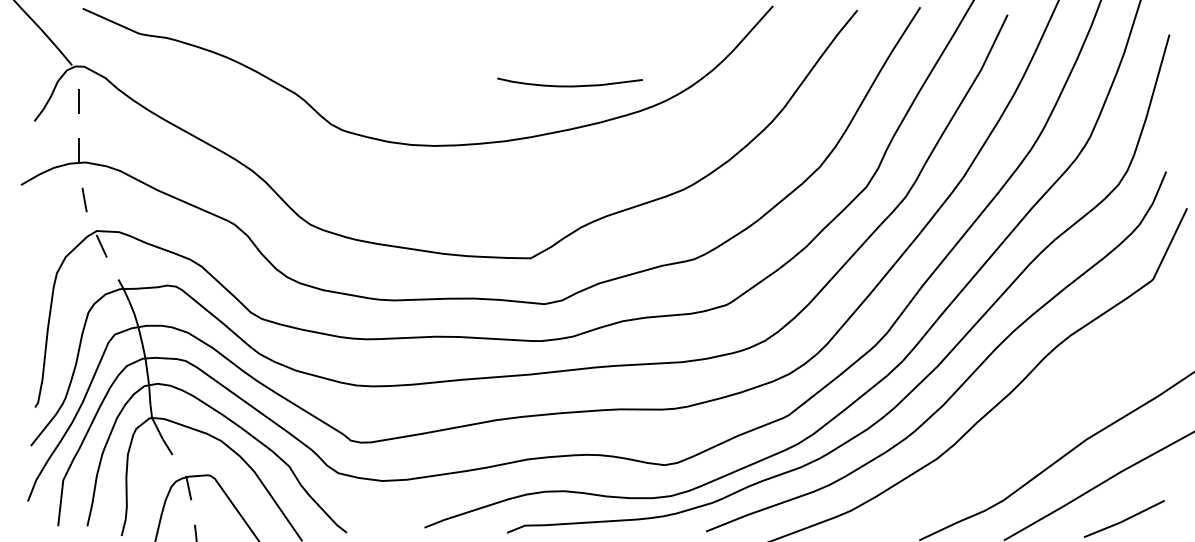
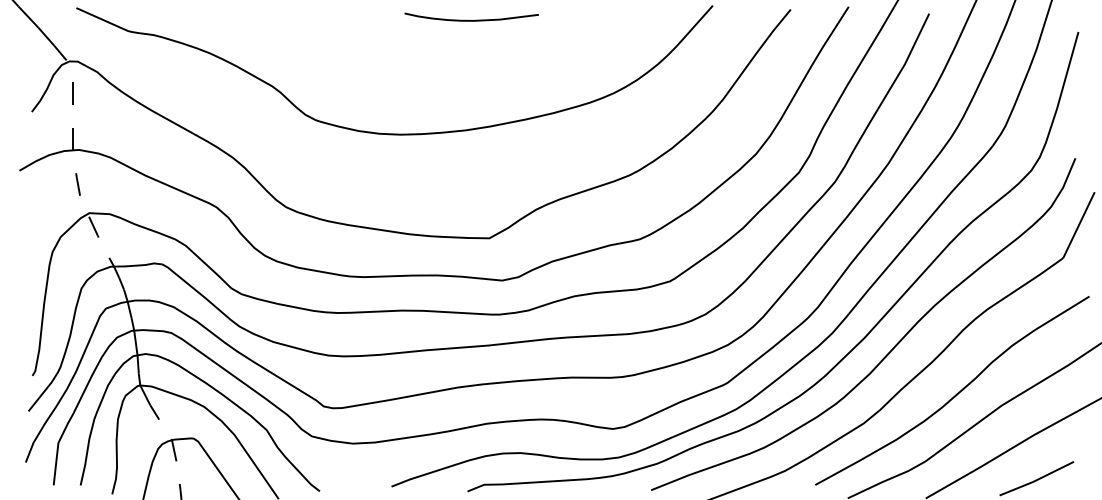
curve: (569, 86) -> (471, 20), moved
curve: (1037, 426) -> (956, 393), added

